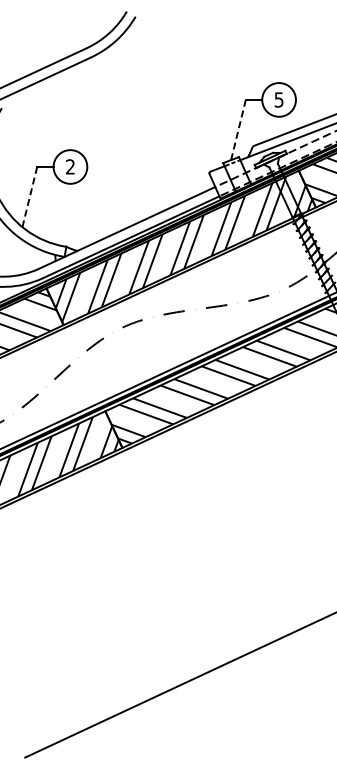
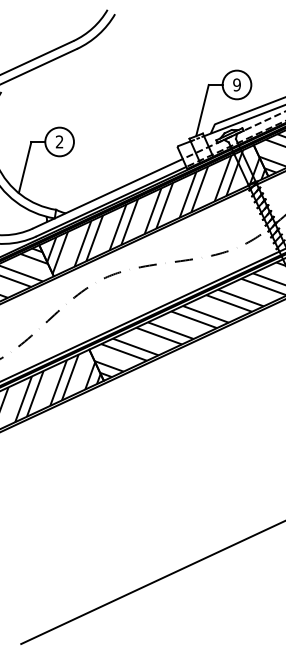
text: (278, 99) -> (236, 84), 5 -> 9
line: (238, 130) -> (202, 110), dashed -> solid
line: (29, 197) -> (24, 167), dashed -> solid

